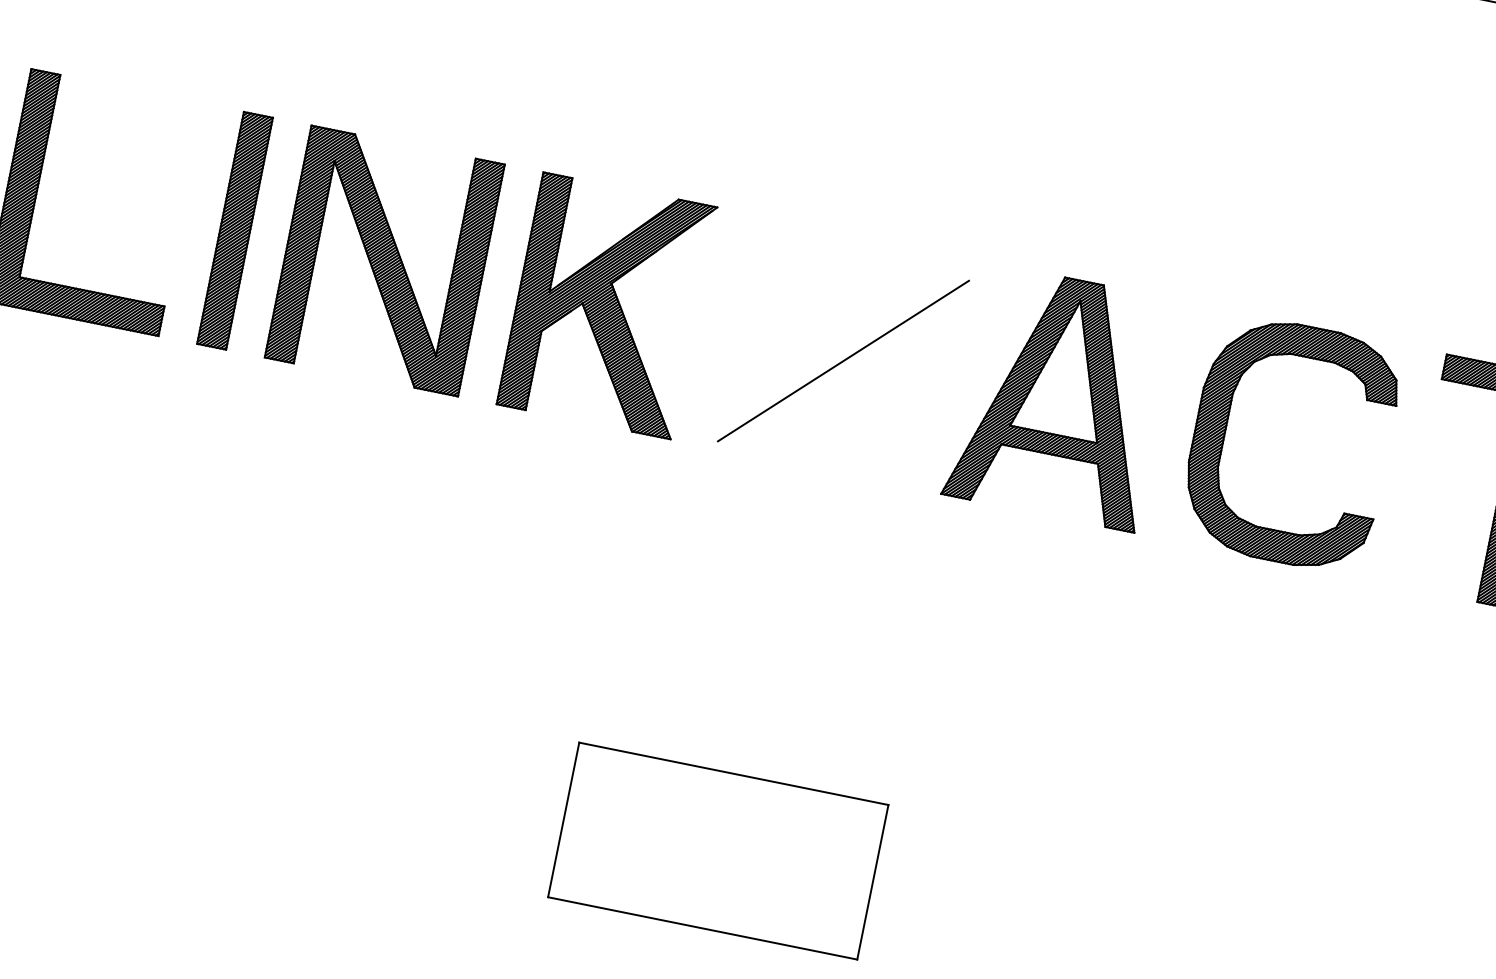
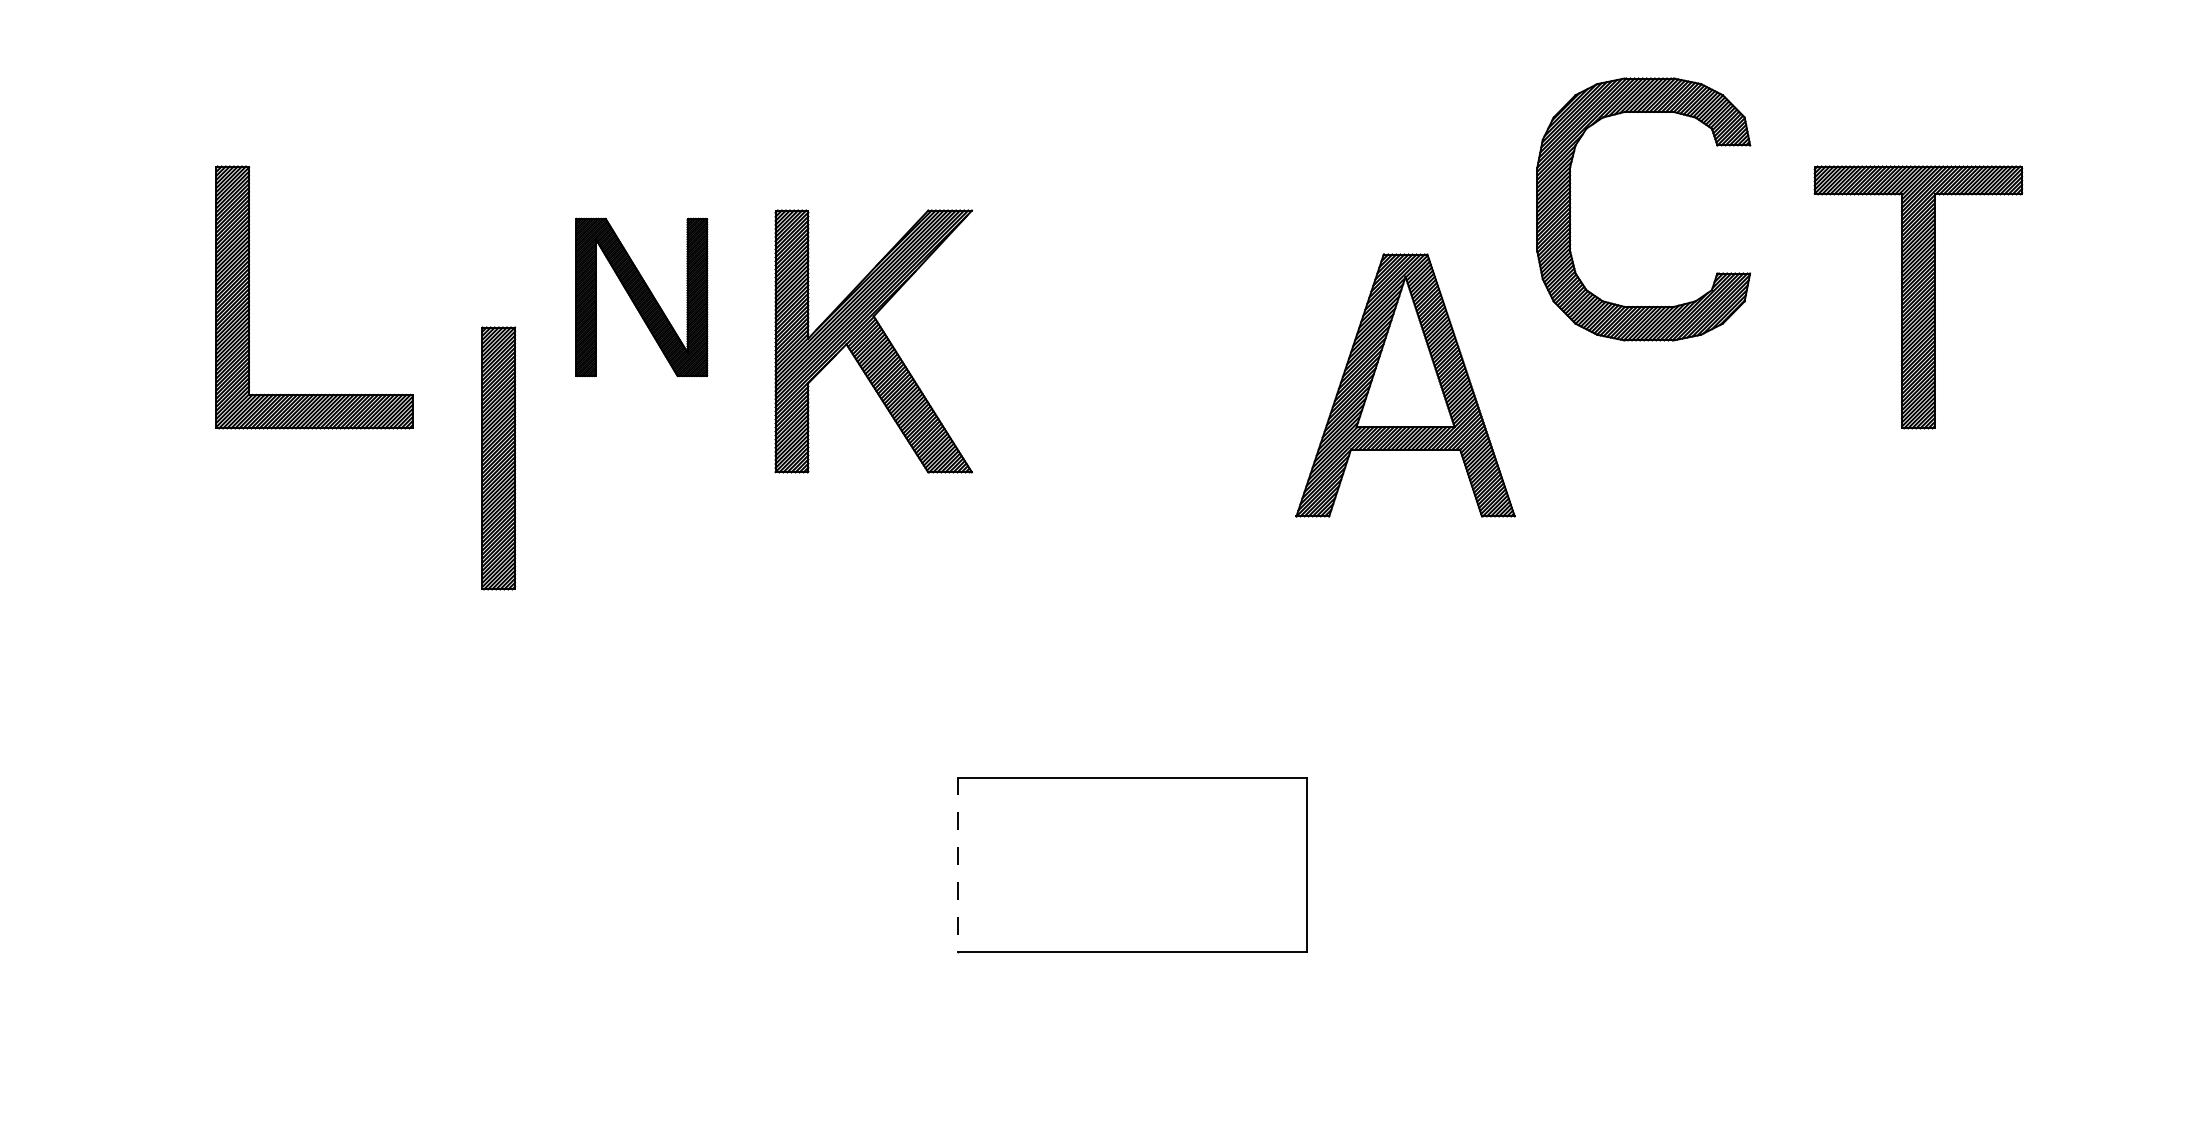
part: (234, 230) -> (498, 458), moved
part: (384, 261) -> (641, 297), size x0.6
part: (606, 305) -> (873, 341), moved
line: (843, 360) -> (1161, 305), removed
part: (1061, 397) -> (1405, 385), moved
part: (1226, 429) -> (1571, 207), moved
line: (563, 820) -> (958, 865), solid -> dashed

